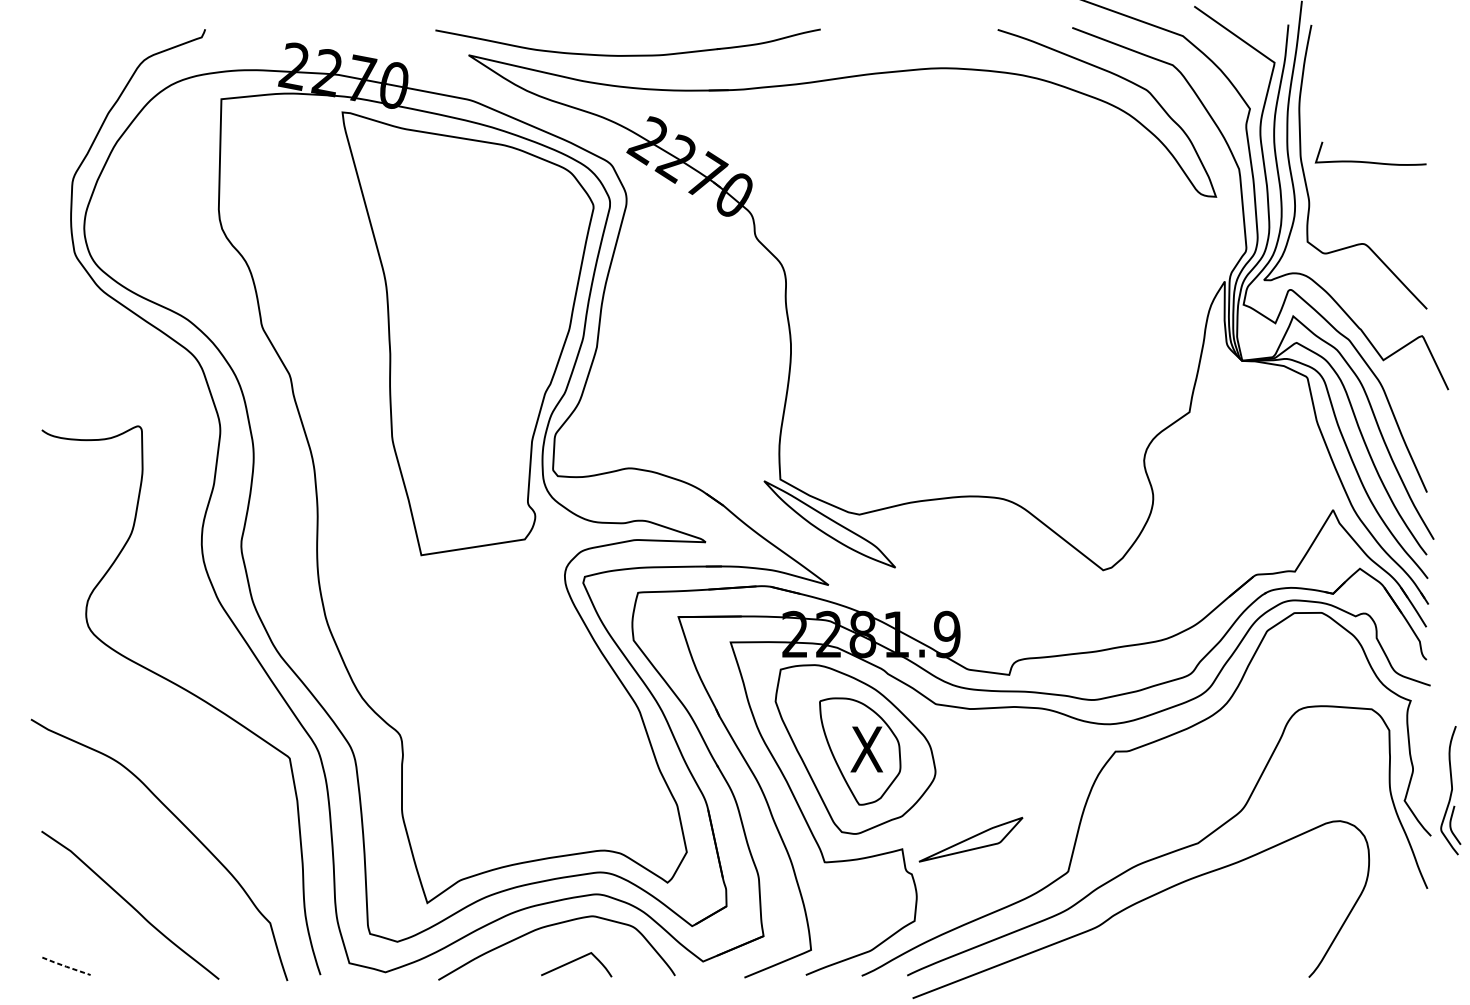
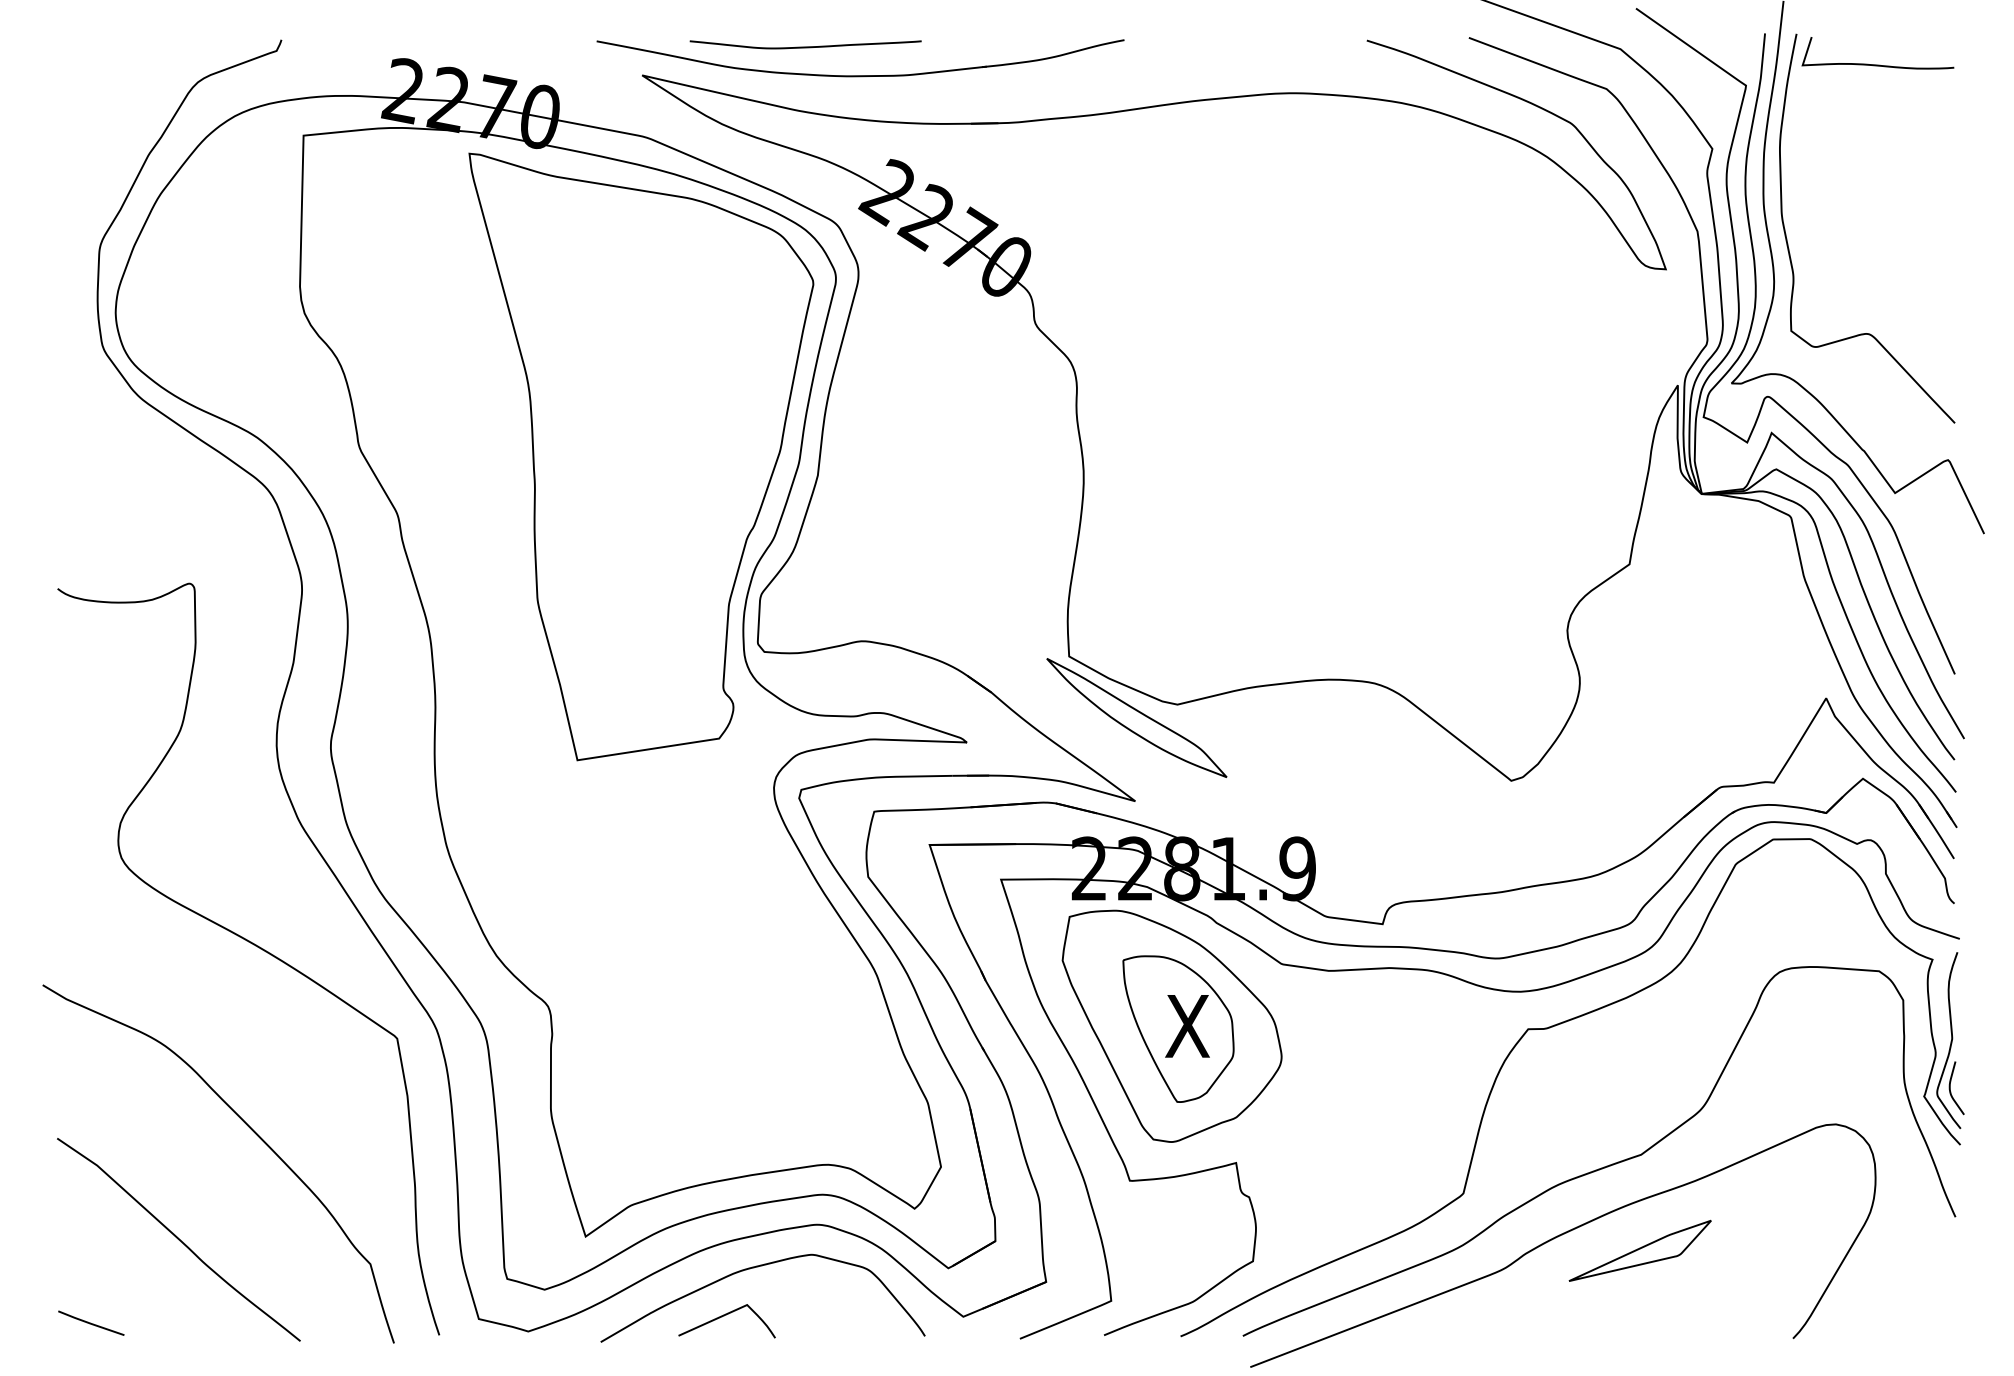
curve: (587, 34) -> (805, 46), added
curve: (1370, 161) -> (1877, 64), moved
part: (1450, 790) -> (1950, 1040), moved
part: (970, 839) -> (1639, 1250), moved
curve: (574, 961) -> (724, 1316), moved
line: (66, 966) -> (91, 1323), dashed -> solid

